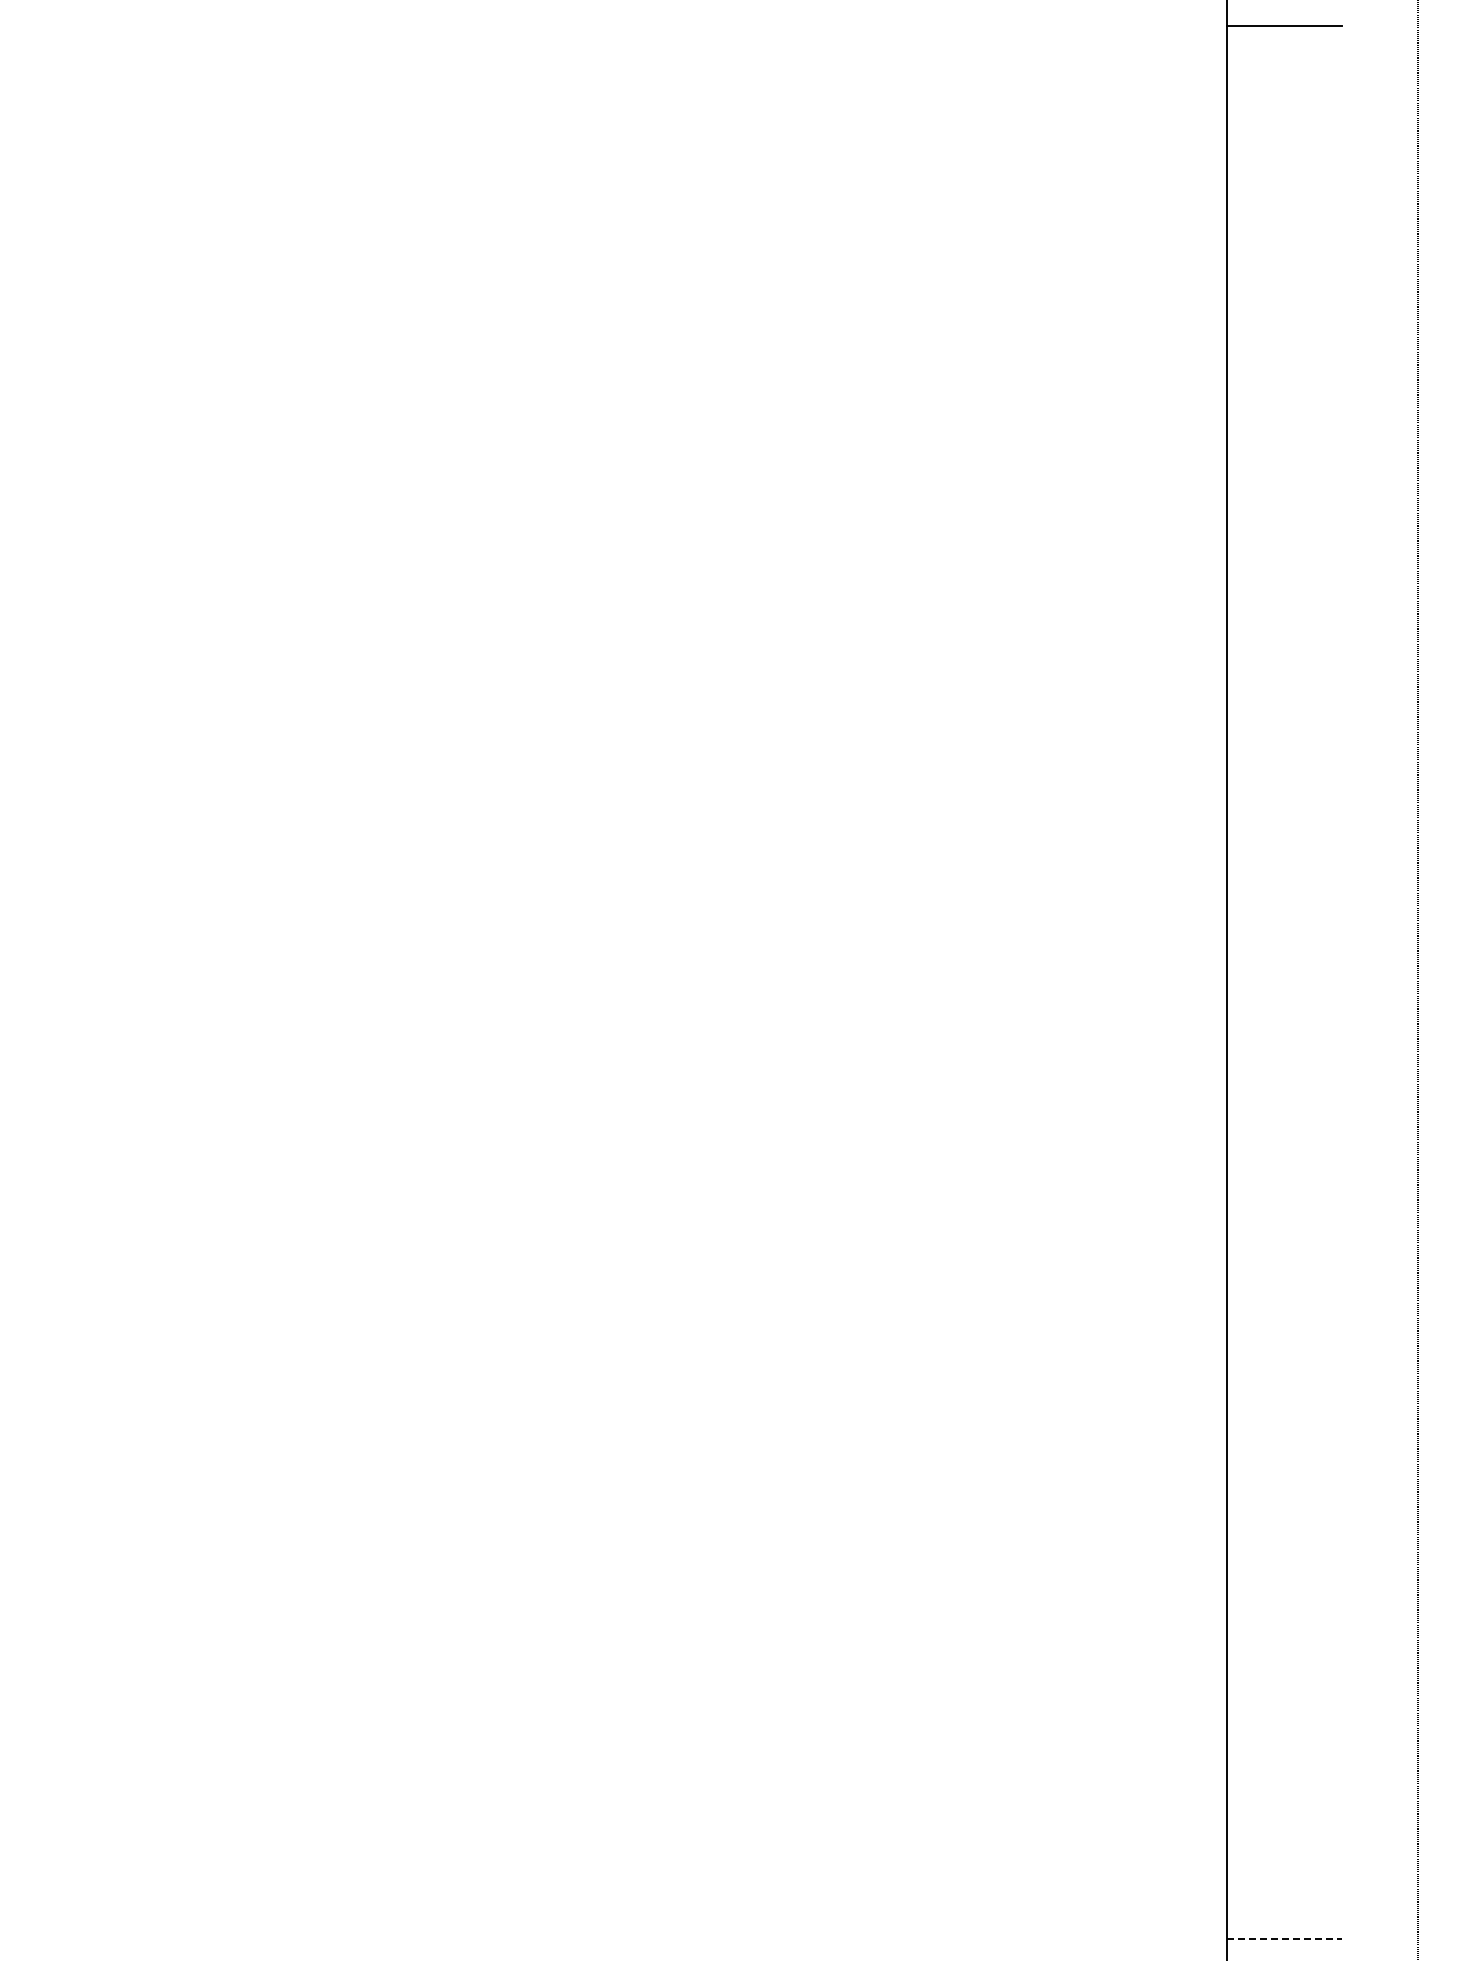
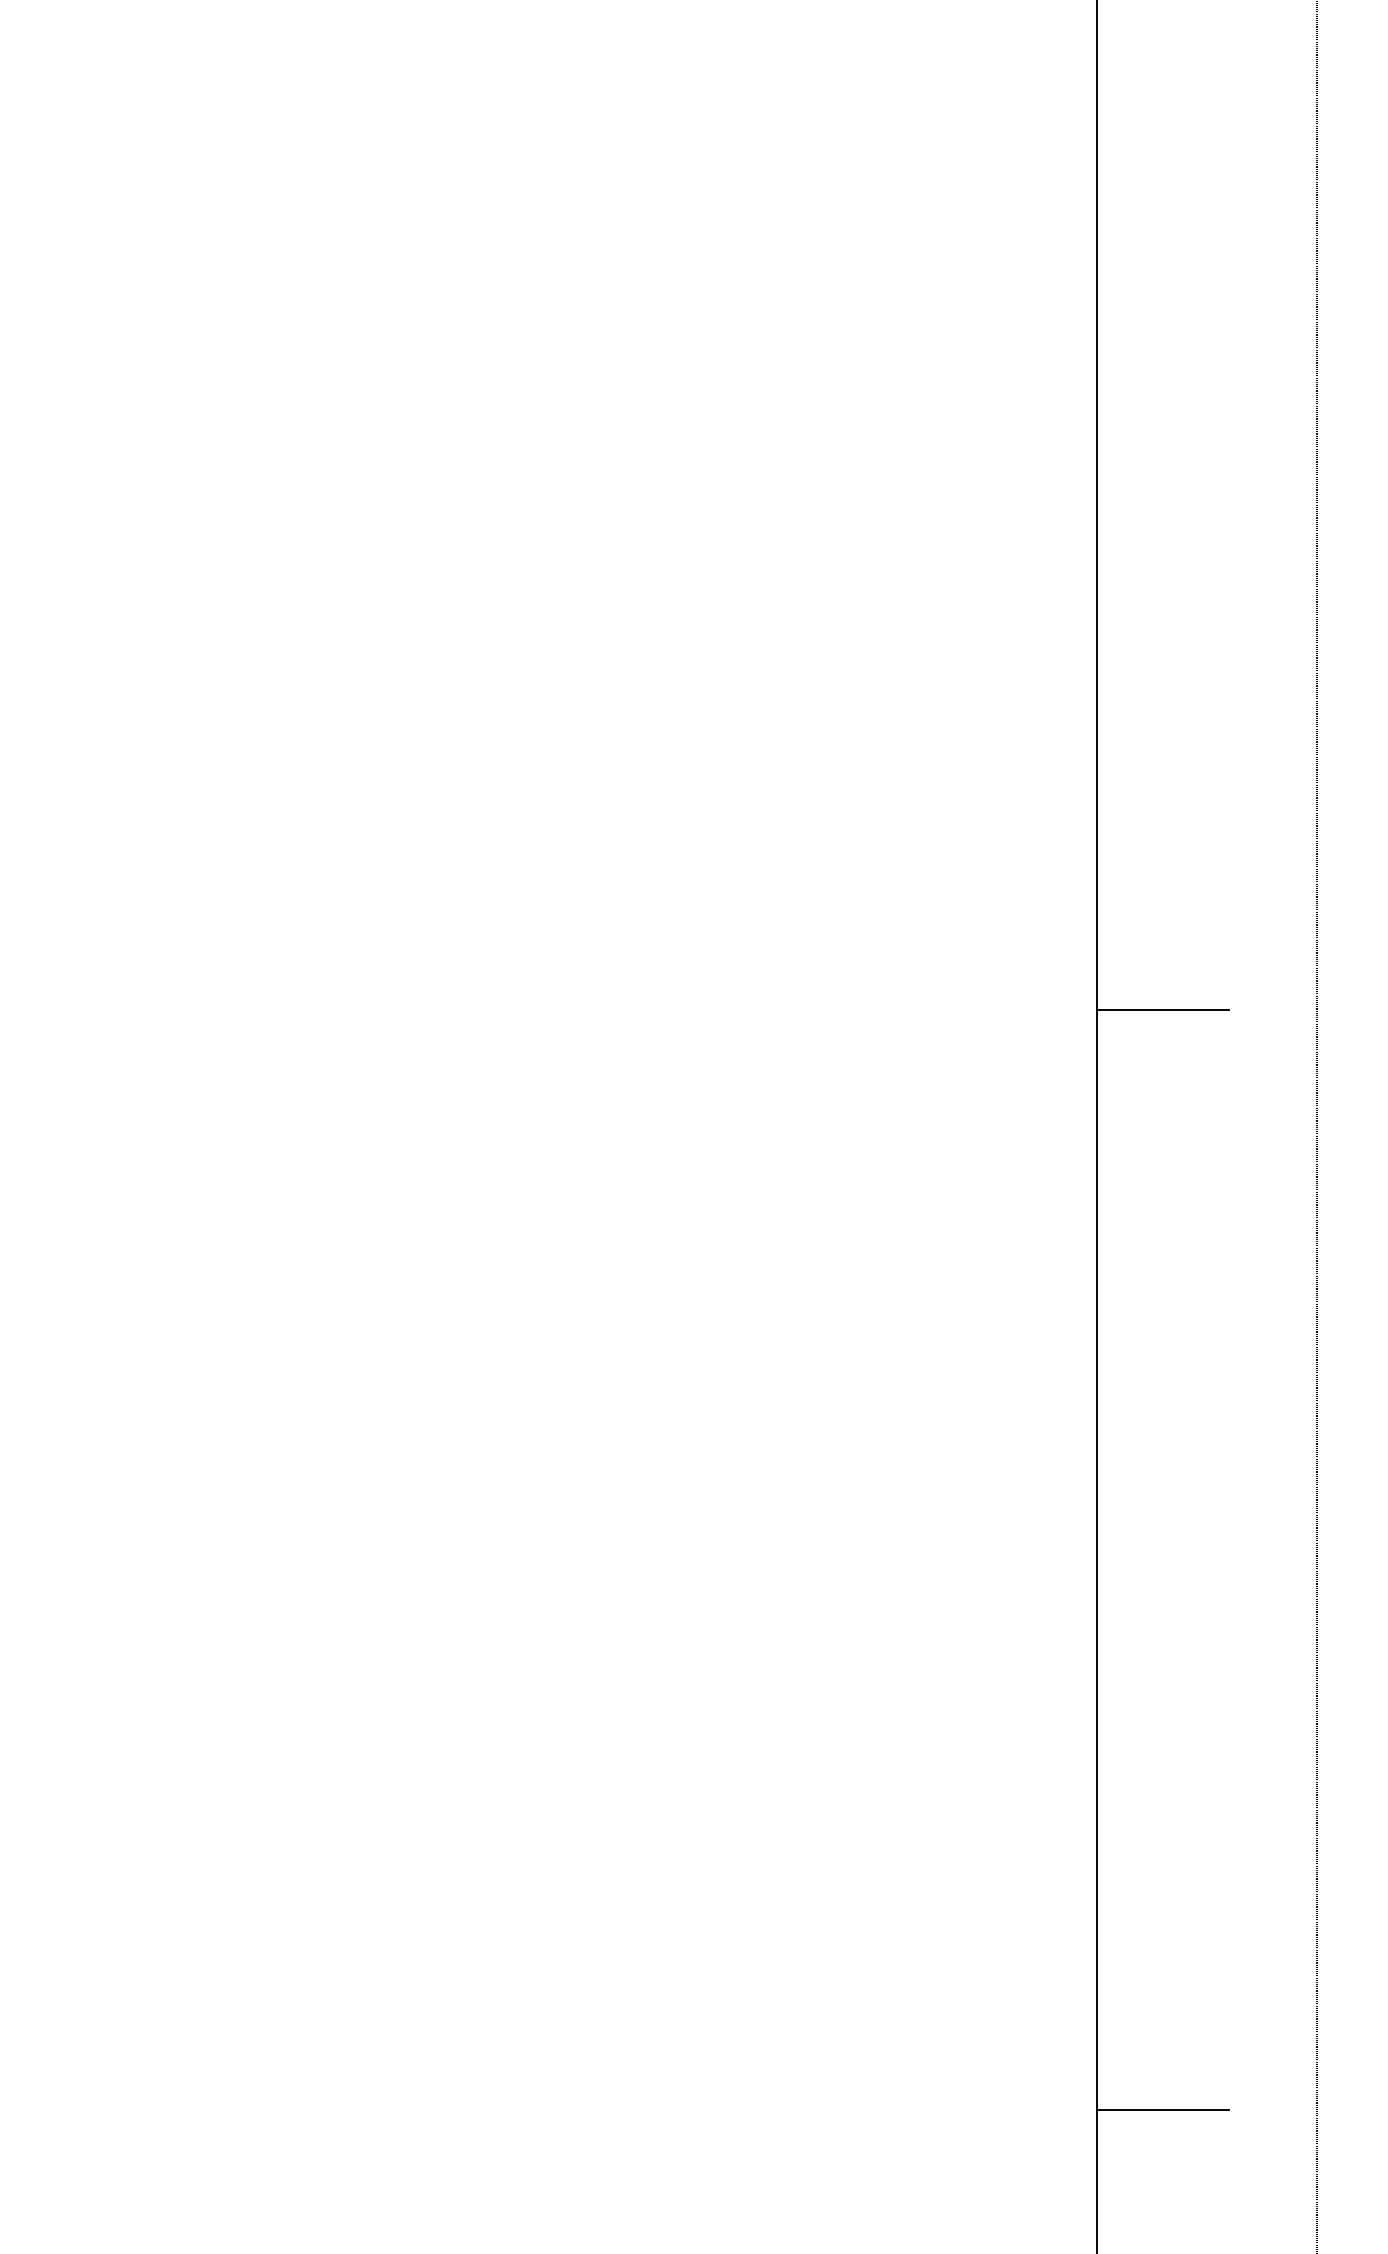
line: (1283, 982) -> (1162, 1009), added
line: (1284, 1938) -> (1163, 2109), dashed -> solid

